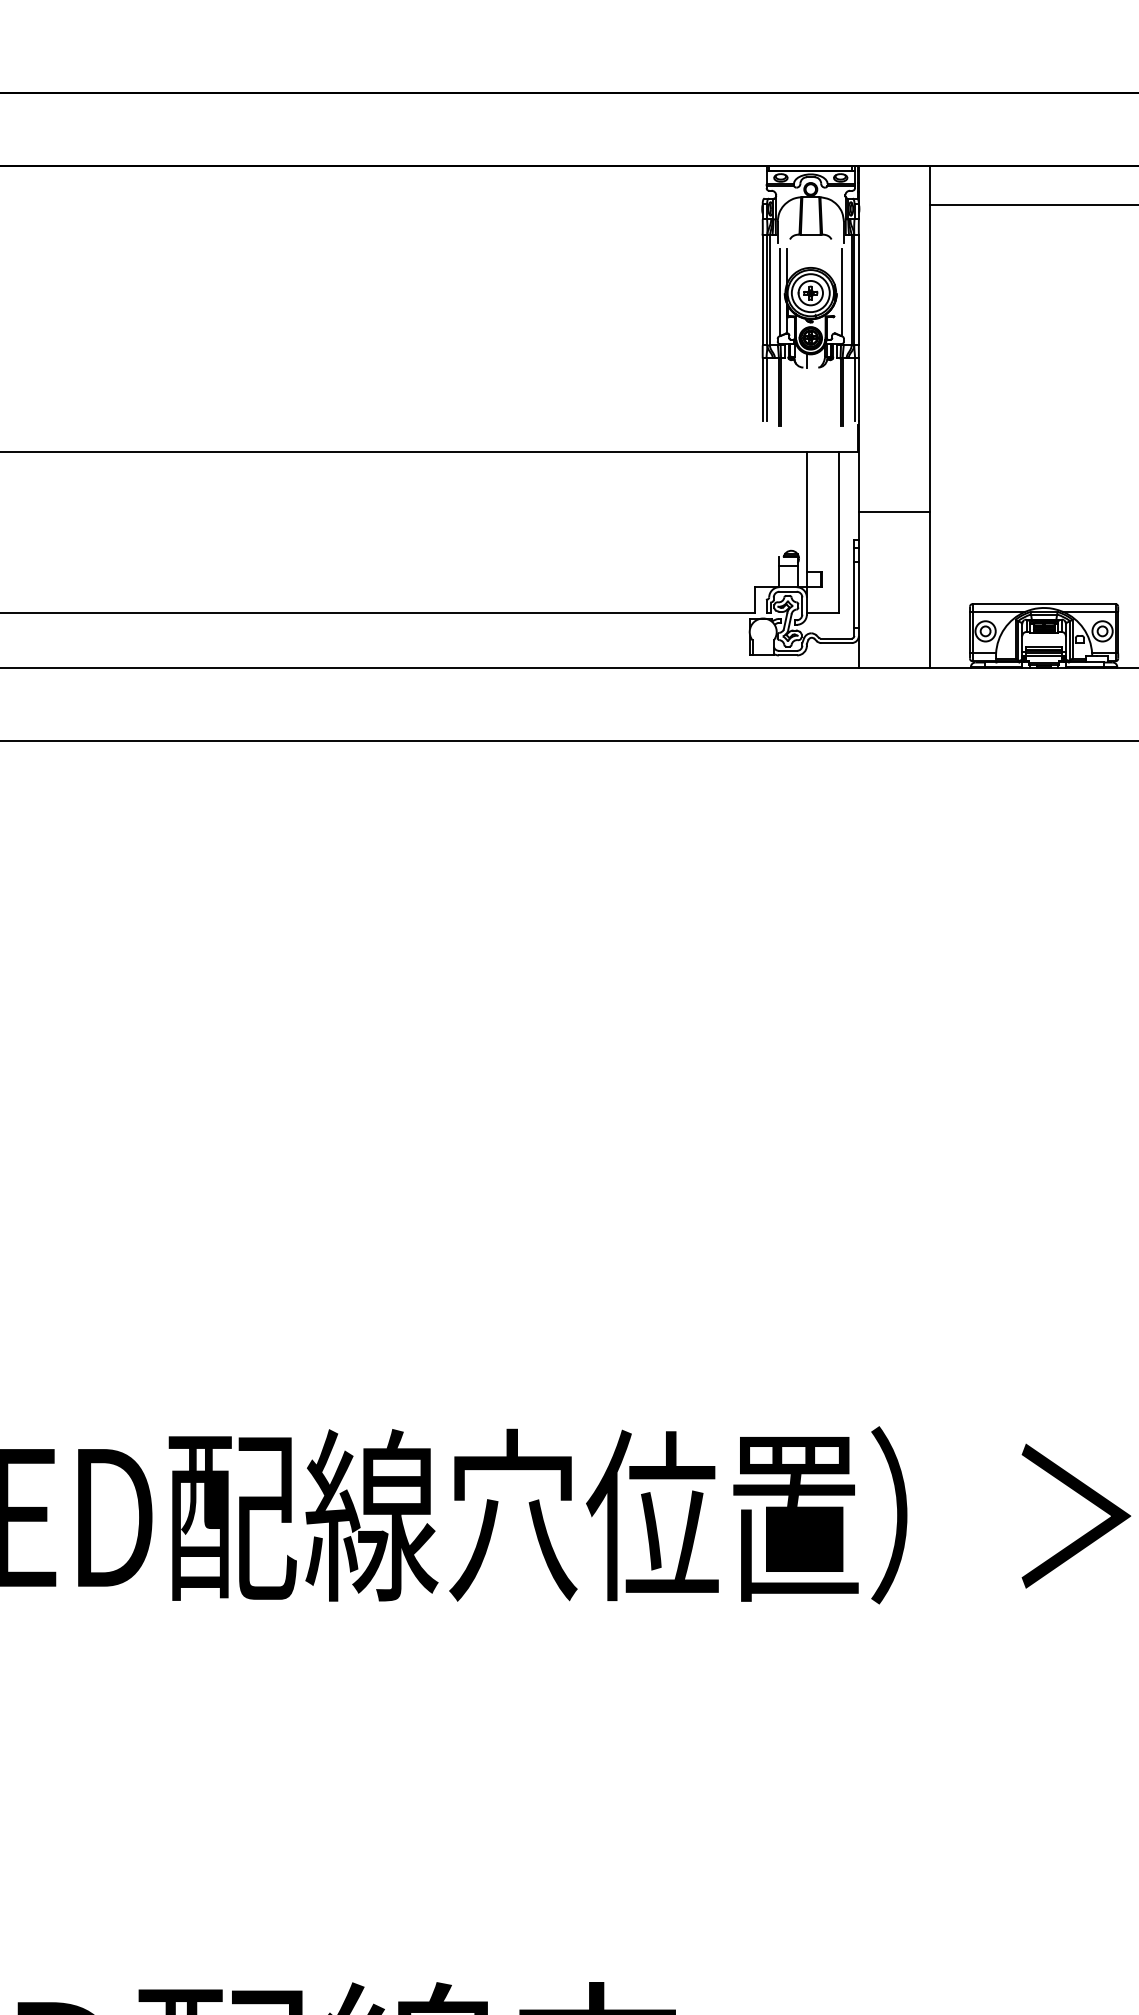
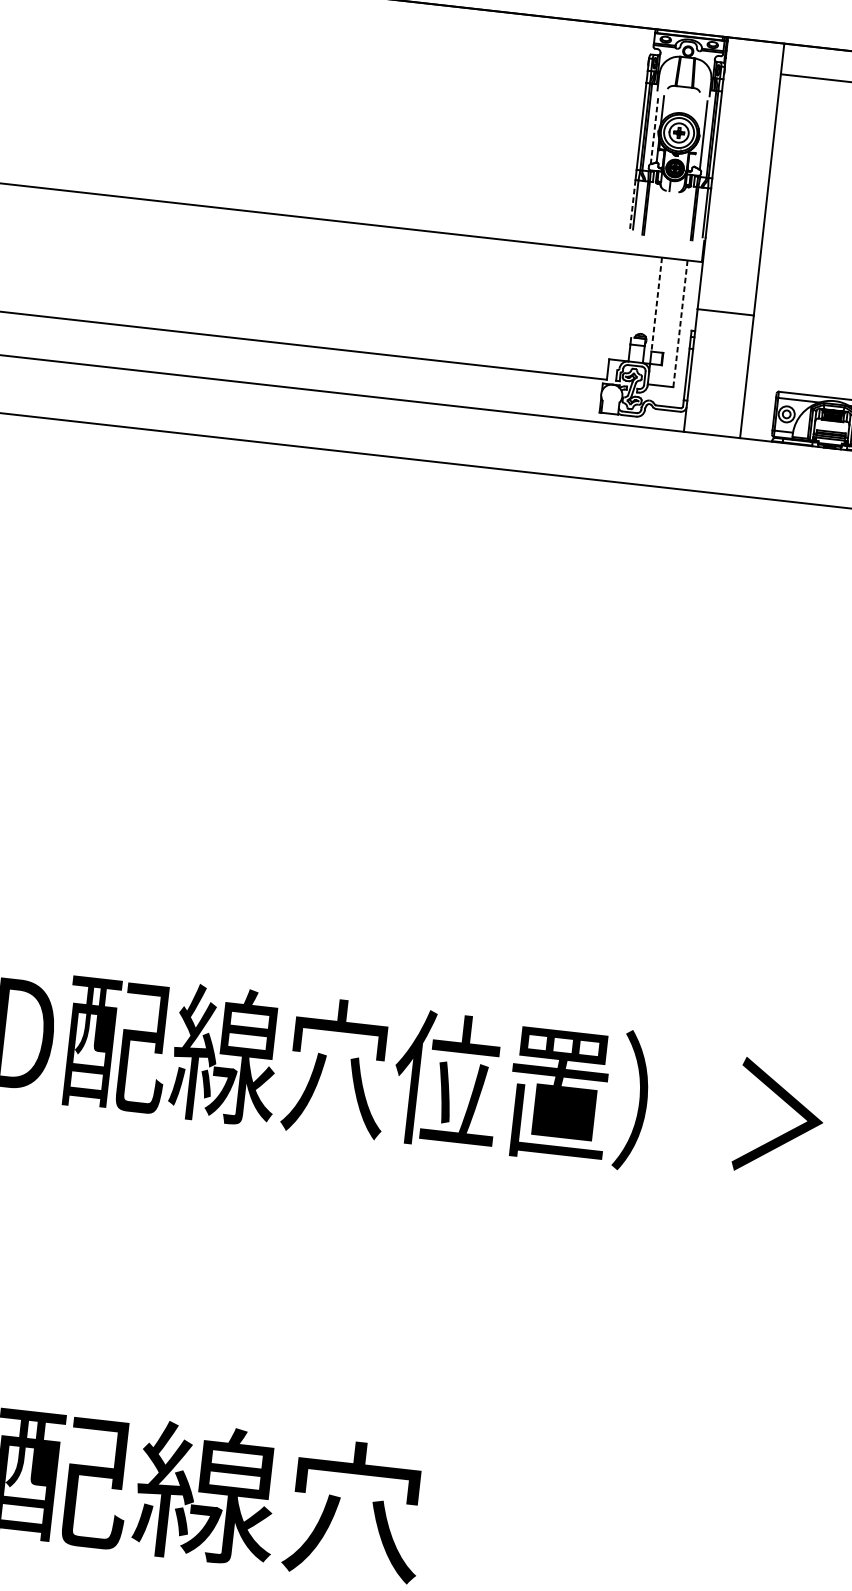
line: (779, 292) -> (654, 129), solid -> dashed
line: (762, 390) -> (632, 205), solid -> dashed
line: (806, 511) -> (656, 304), solid -> dashed
line: (839, 532) -> (680, 323), solid -> dashed

